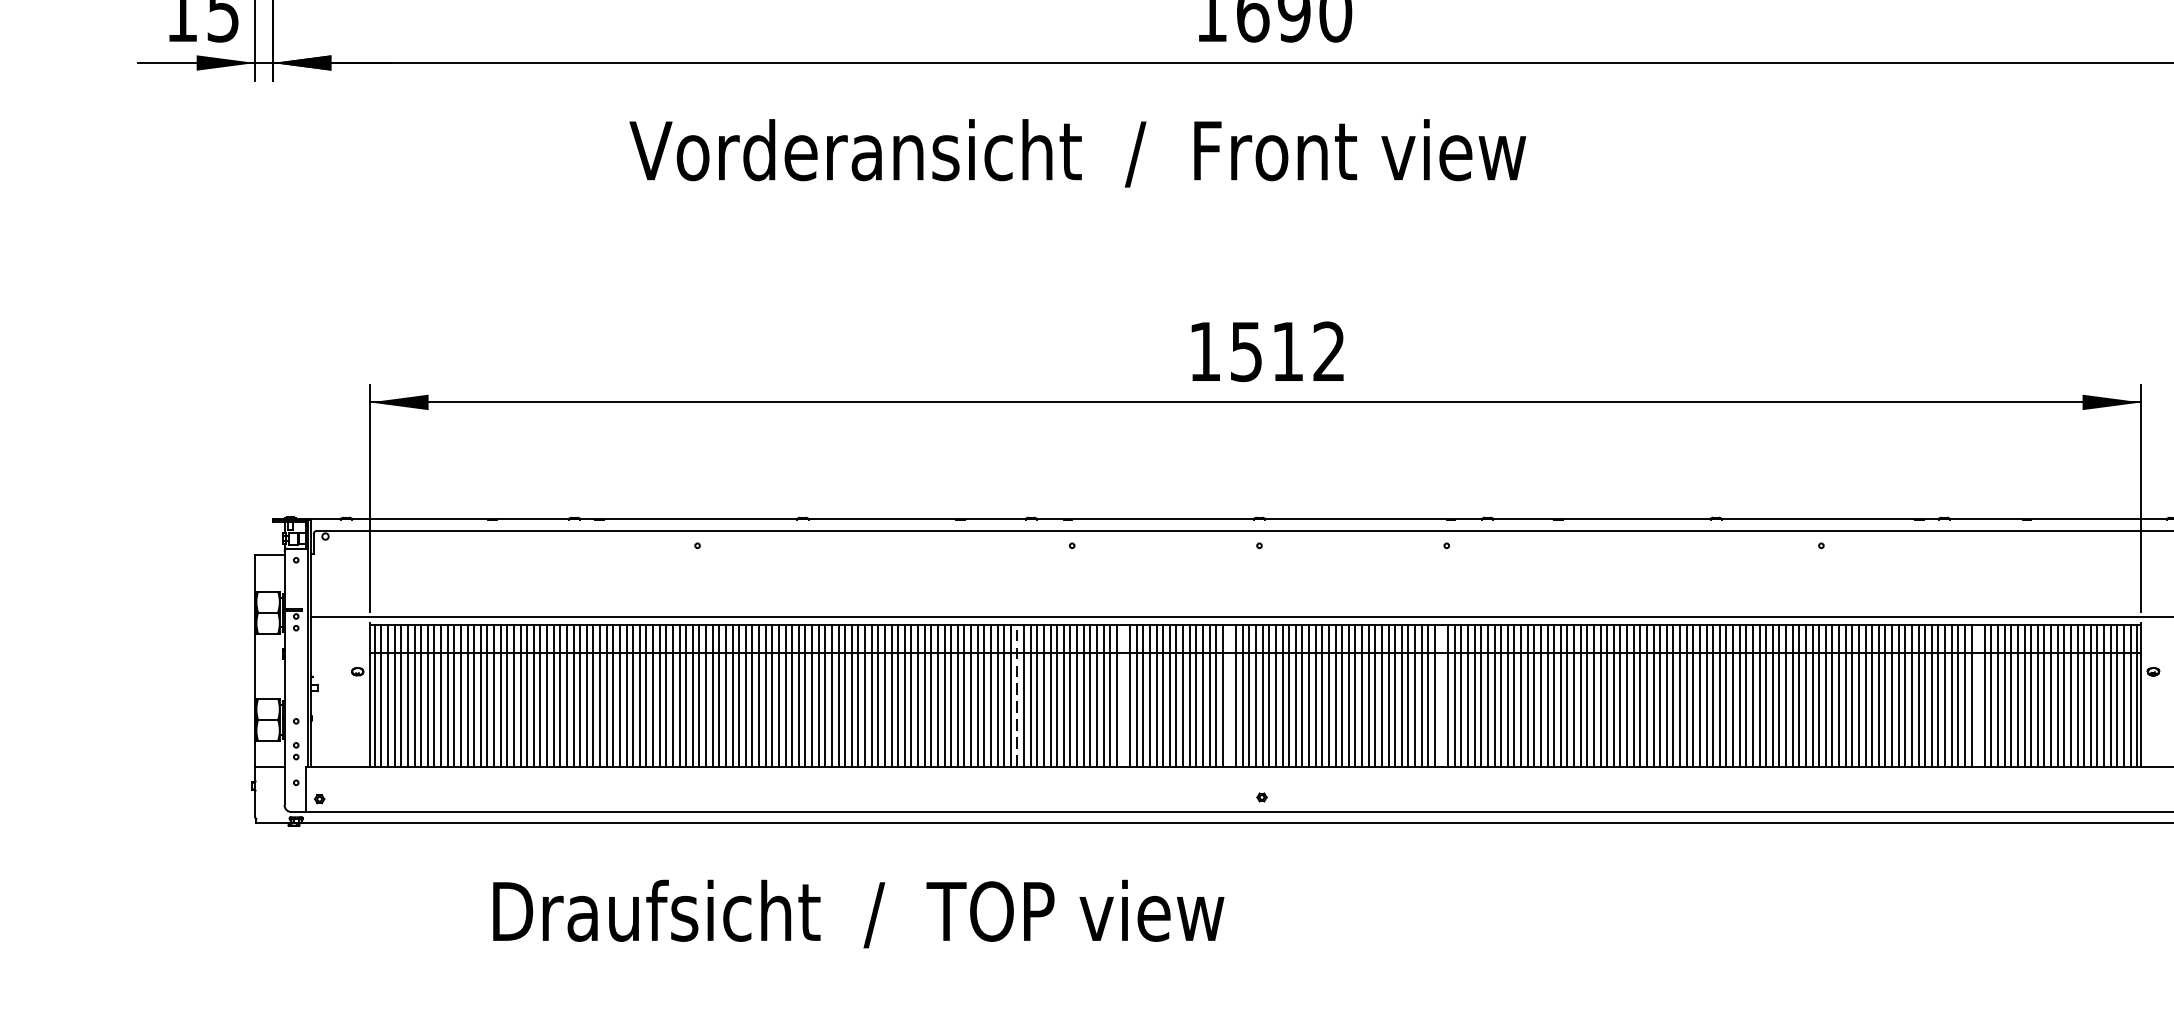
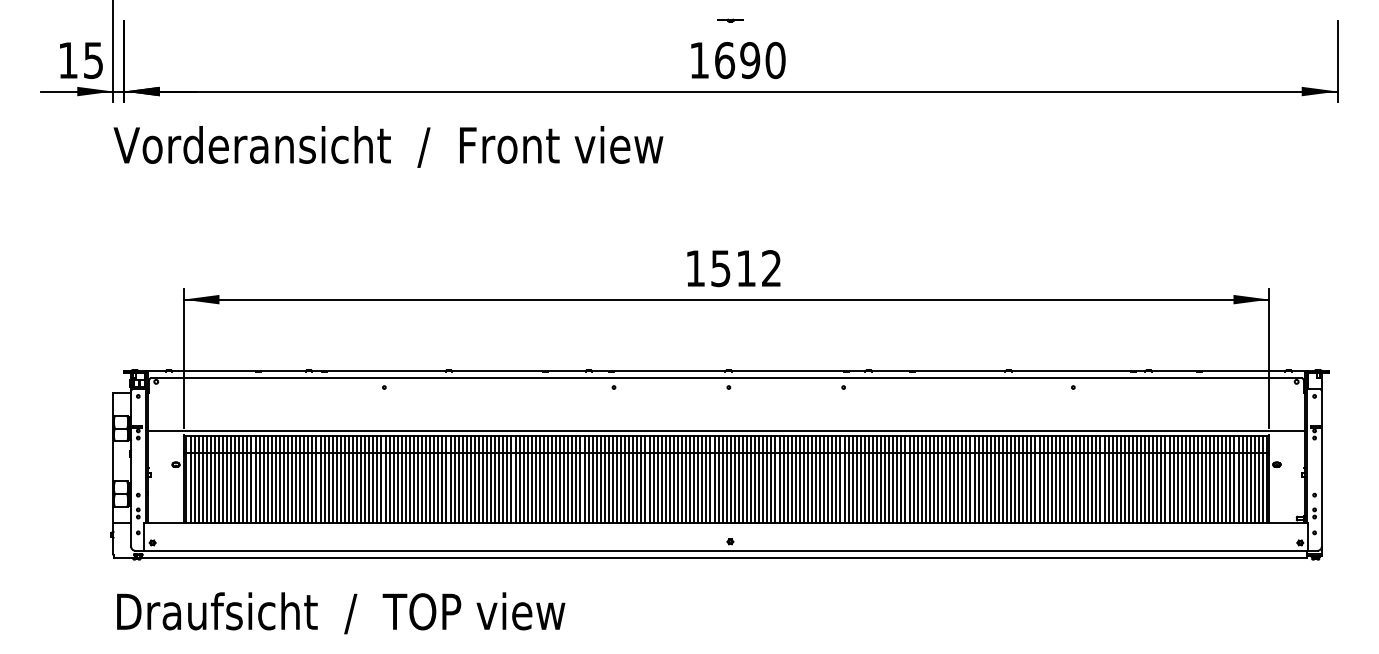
text: (1077, 152) -> (388, 146), moved
line: (1017, 694) -> (580, 478), dashed -> solid
line: (1123, 694) -> (645, 478), added
line: (1229, 694) -> (710, 478), added
line: (1441, 694) -> (840, 478), added
line: (1978, 694) -> (1169, 478), added
text: (859, 914) -> (341, 613), moved

